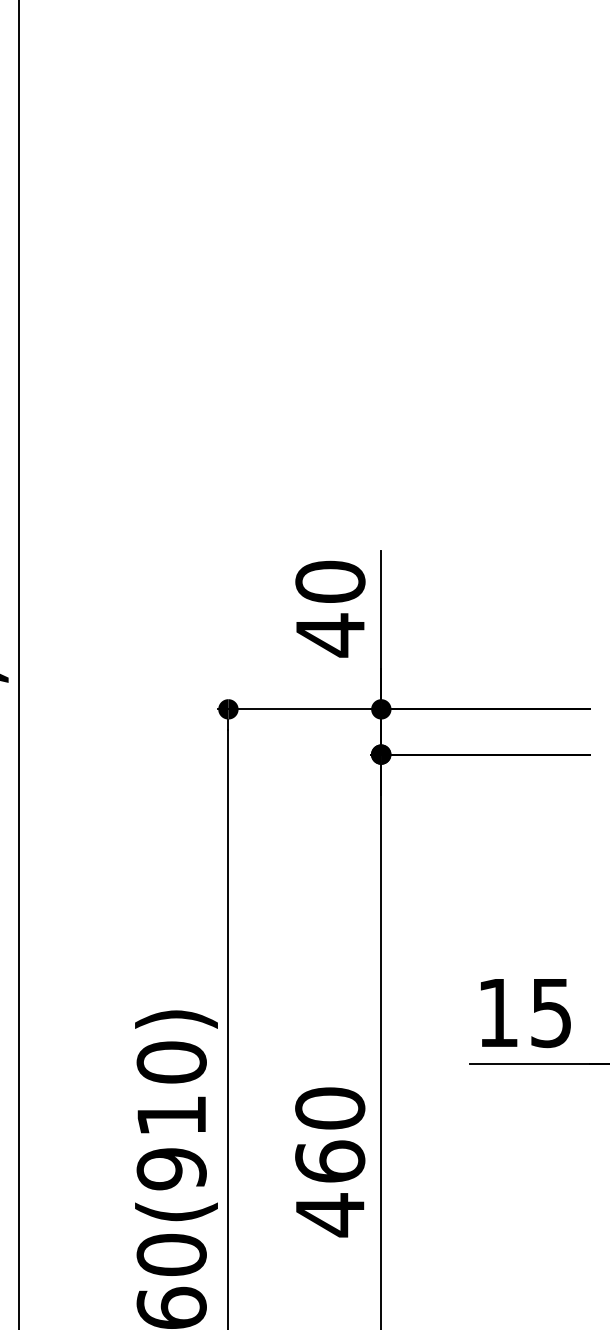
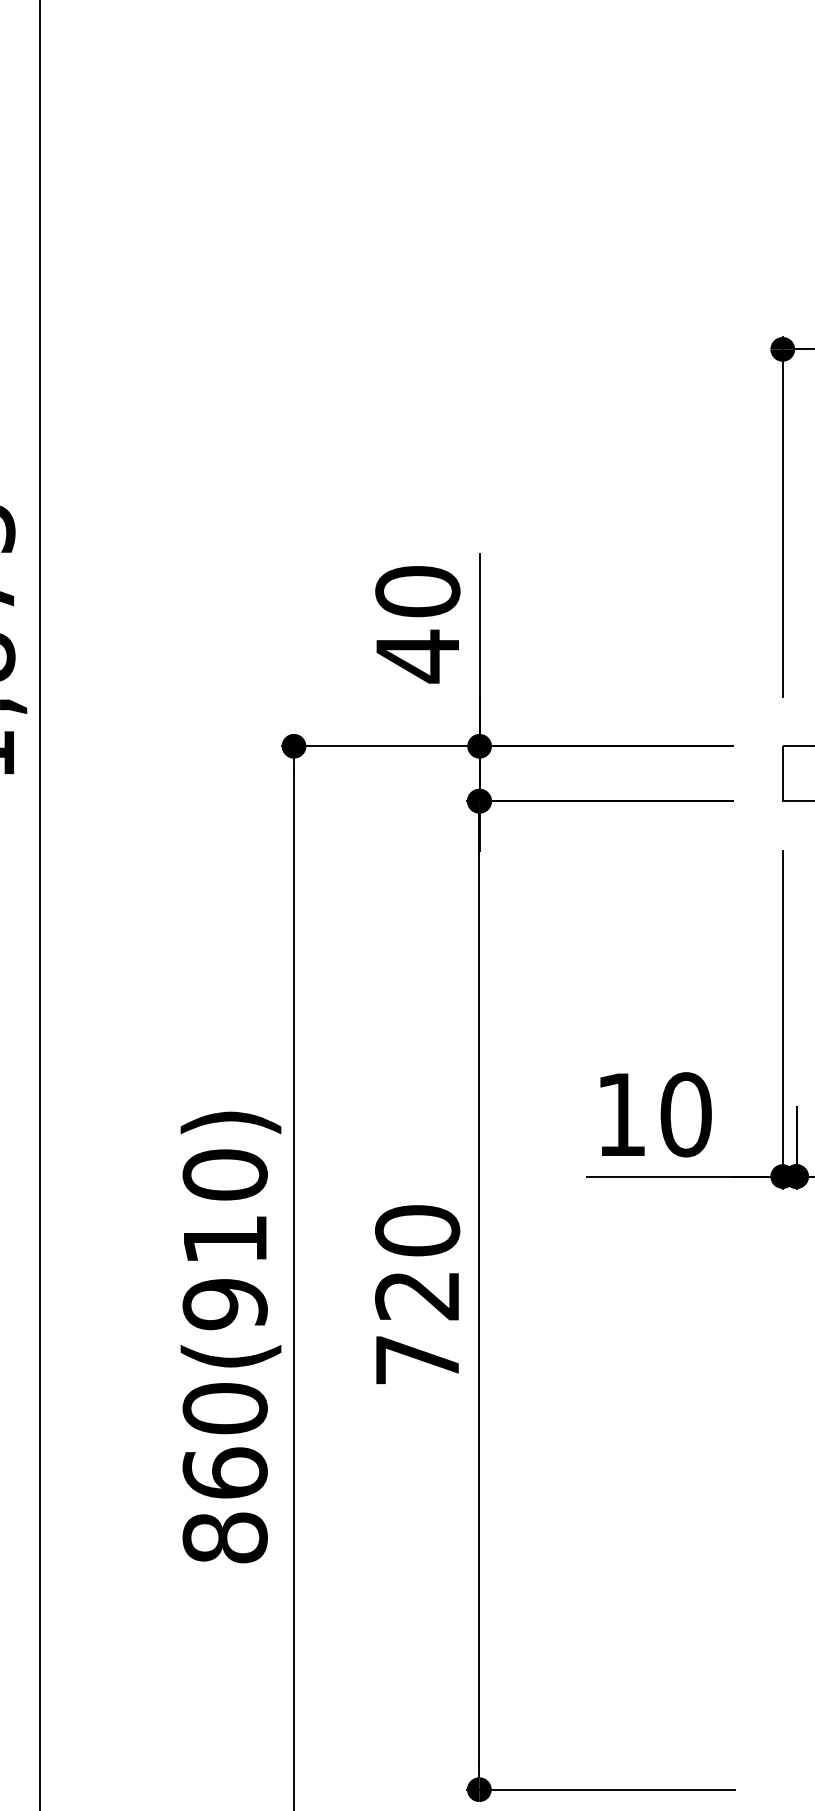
text: (550, 1012) -> (685, 1114), 15 -> 10
text: (330, 1188) -> (417, 1328), 460 -> 720

